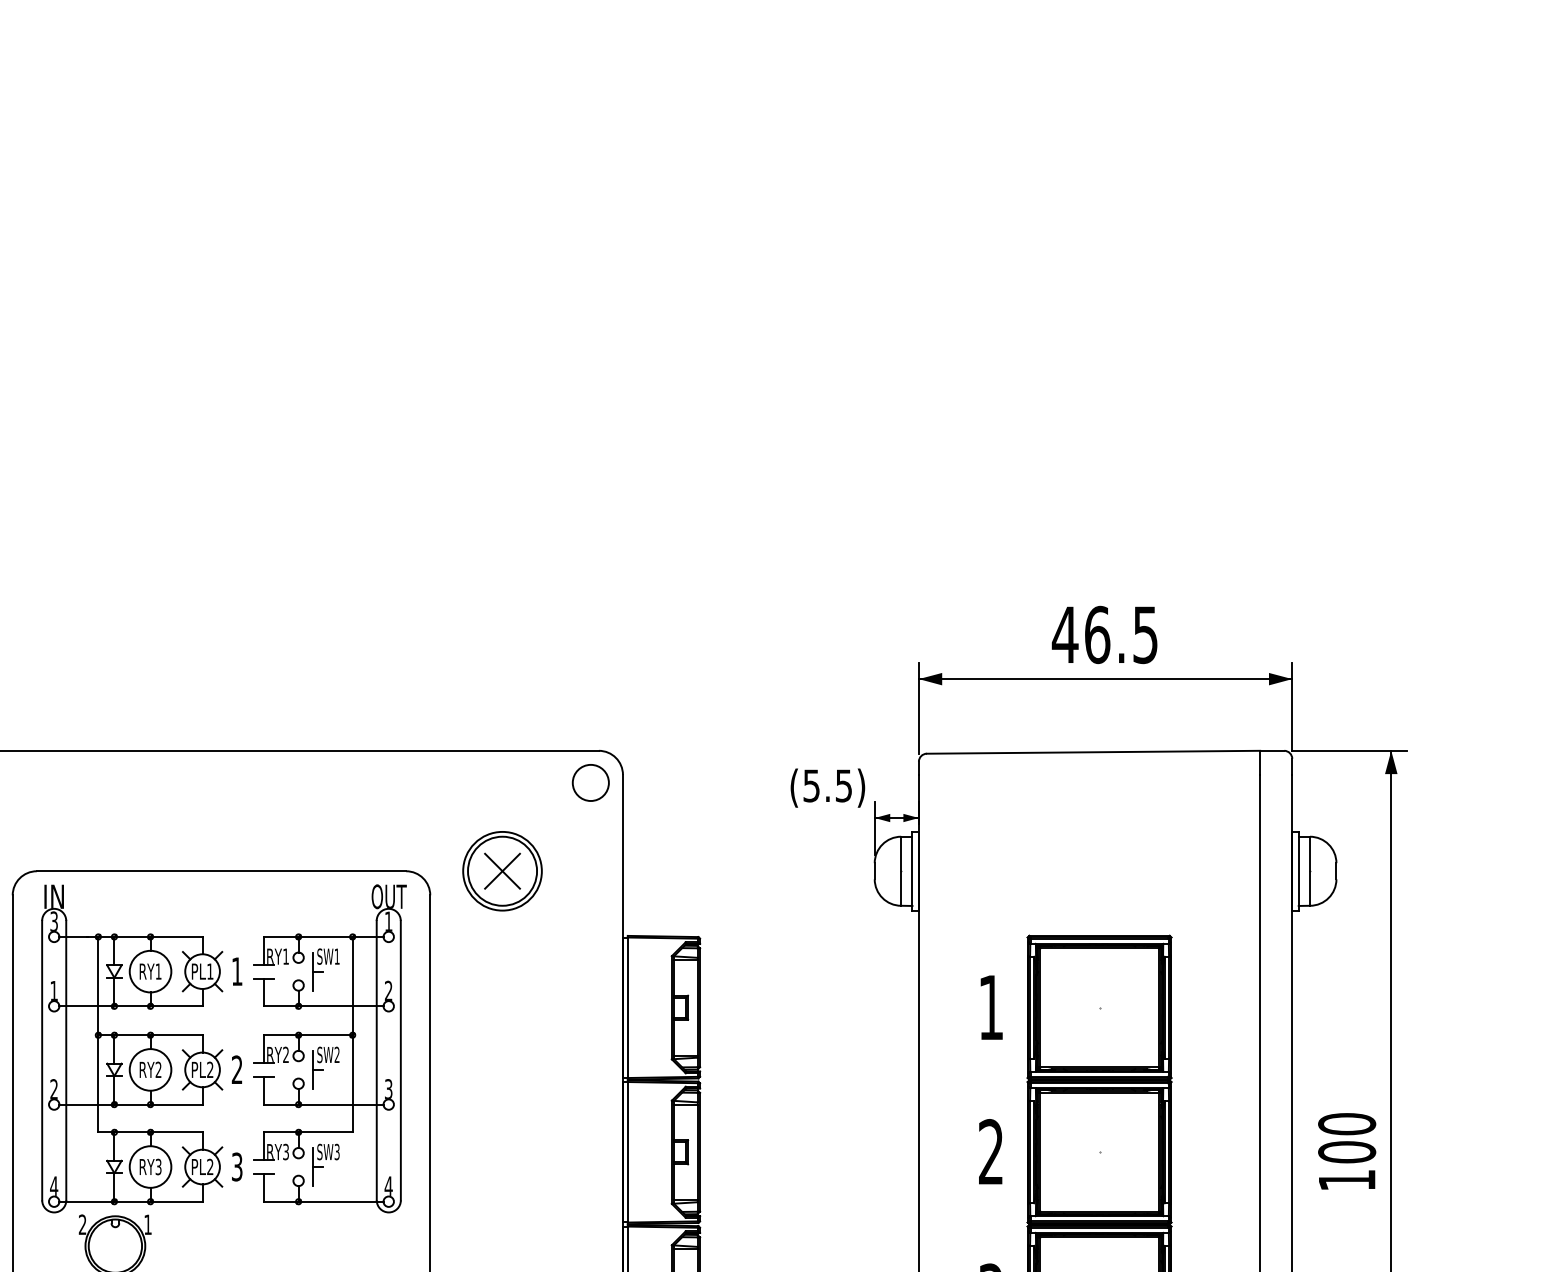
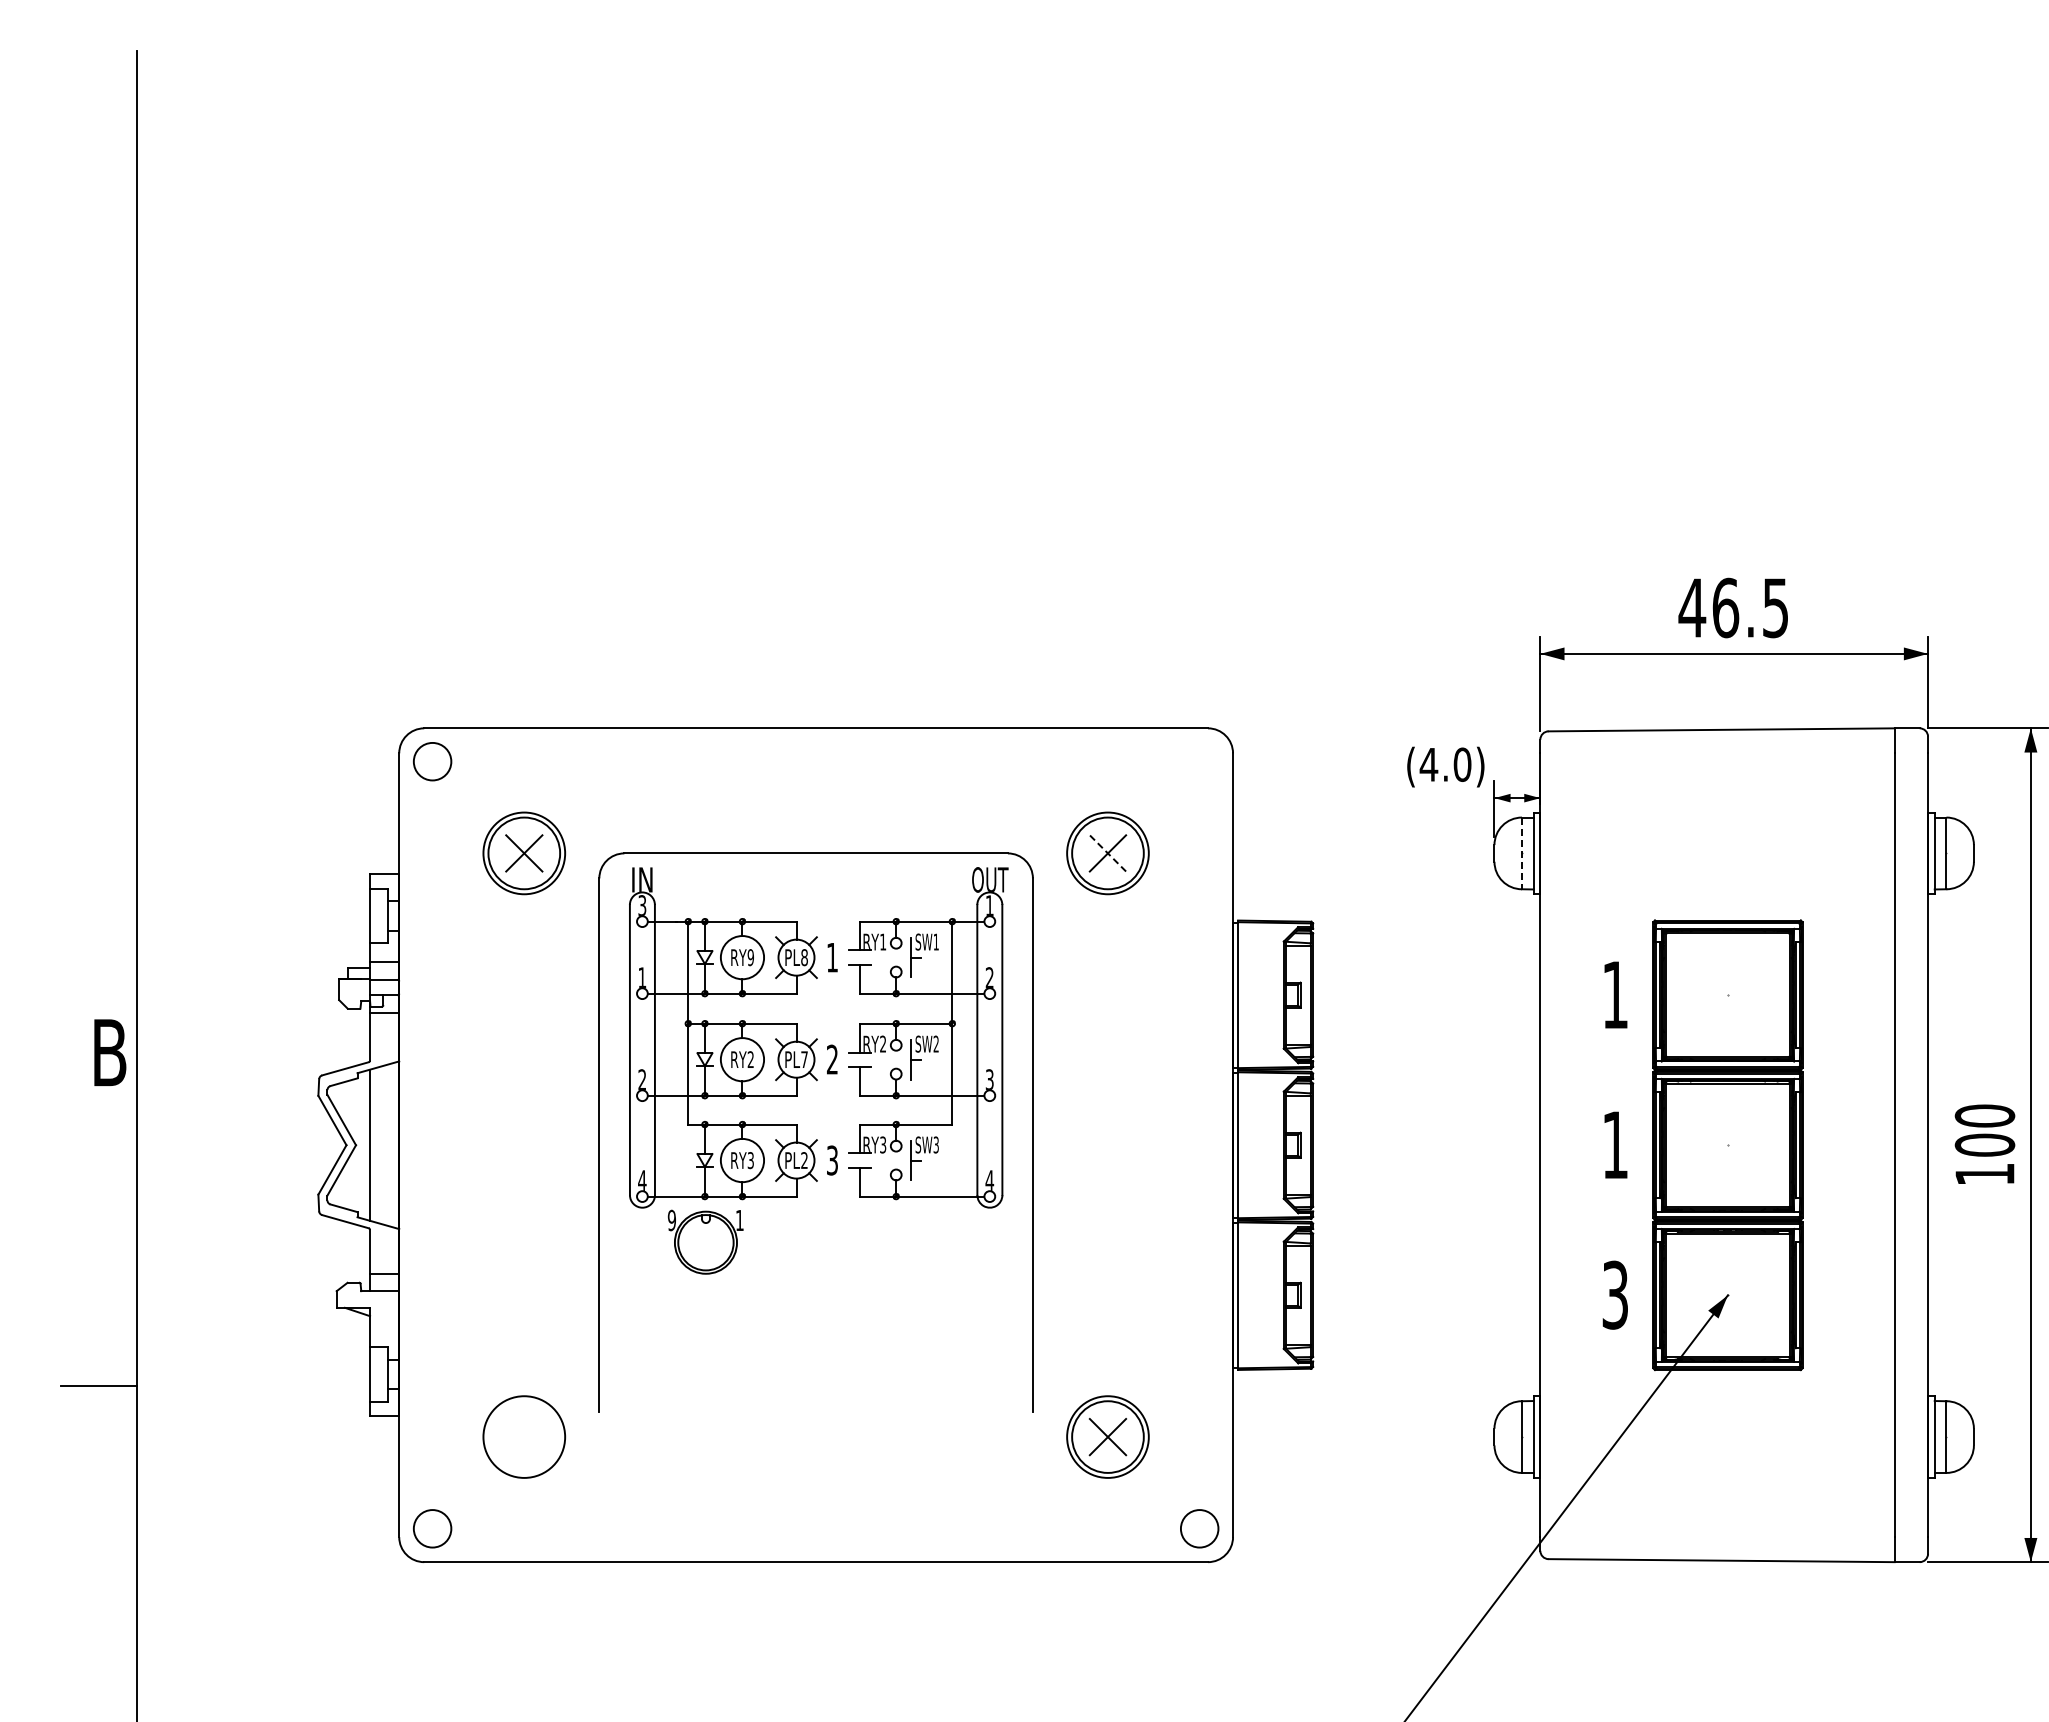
circle: (590, 782) -> (1199, 761), removed
text: (827, 785) -> (1445, 764), (5.5) -> (4.0)
line: (502, 871) -> (1107, 853), solid -> dashed
line: (900, 871) -> (1521, 853), solid -> dashed
text: (158, 971) -> (750, 957), RY1 -> RY9
text: (210, 971) -> (804, 957), PL1 -> PL8
text: (210, 1069) -> (804, 1059), PL2 -> PL7
text: (990, 1151) -> (1614, 1144), 2 -> 1
text: (82, 1224) -> (671, 1220), 2 -> 9

